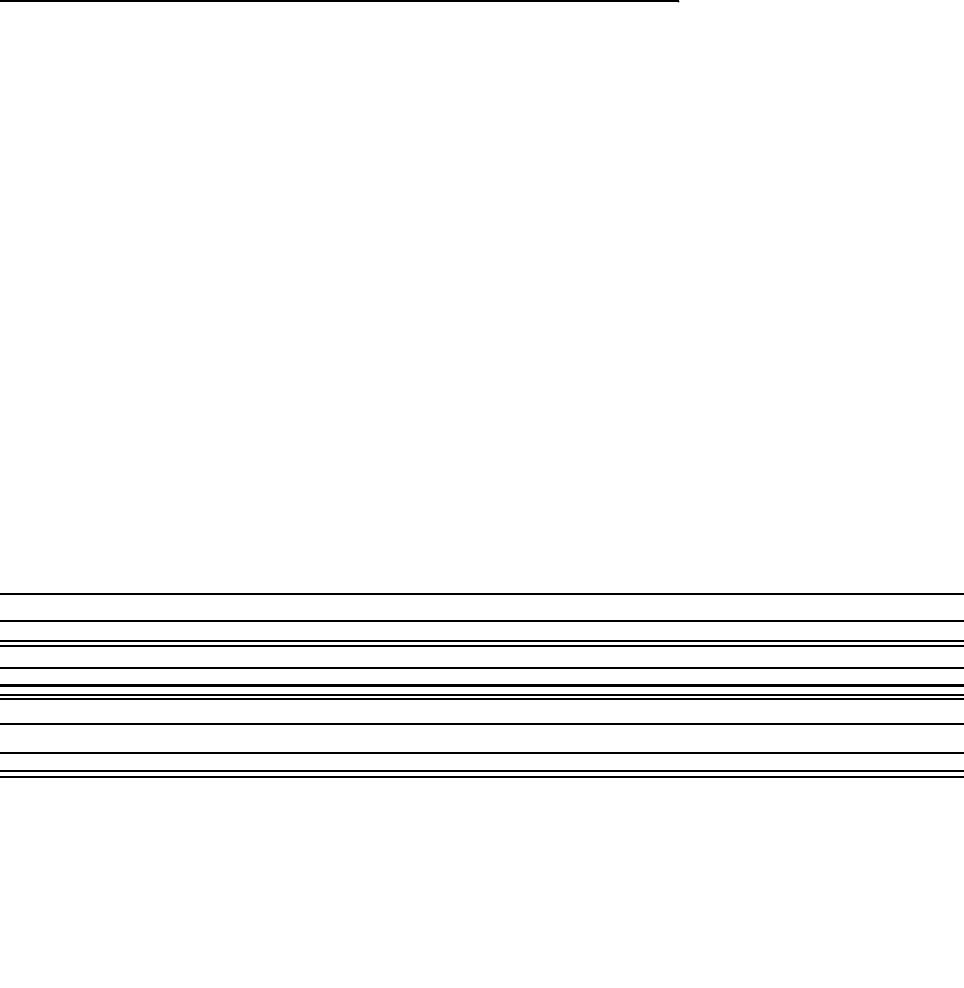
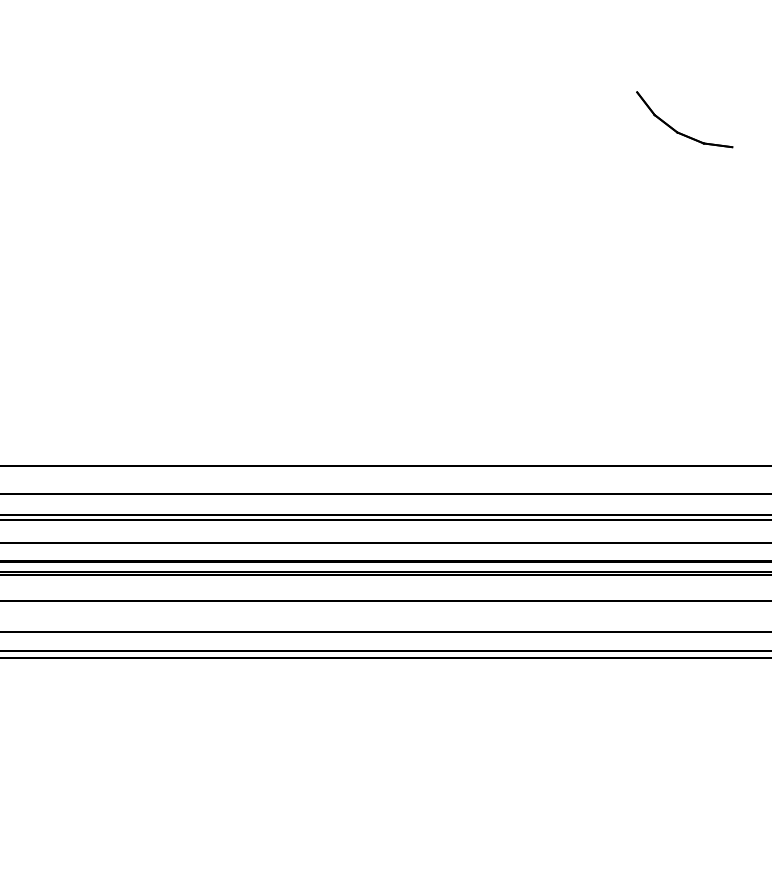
part: (833, 272) -> (675, 129), added

